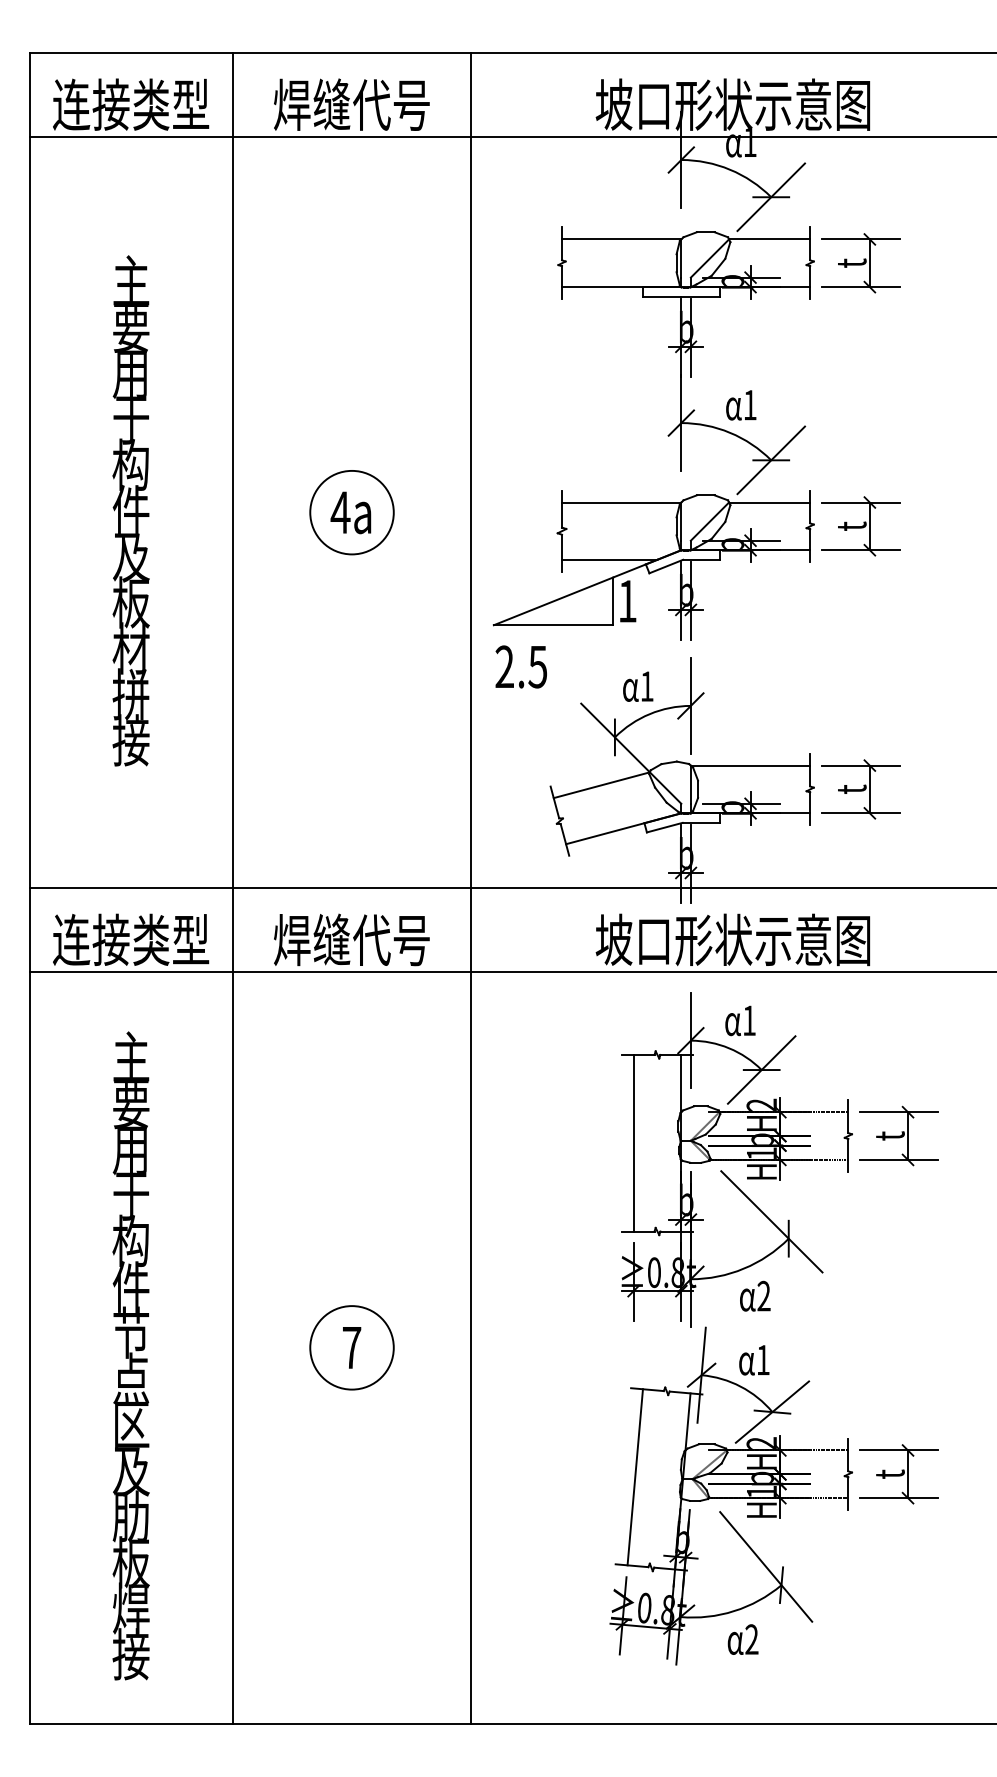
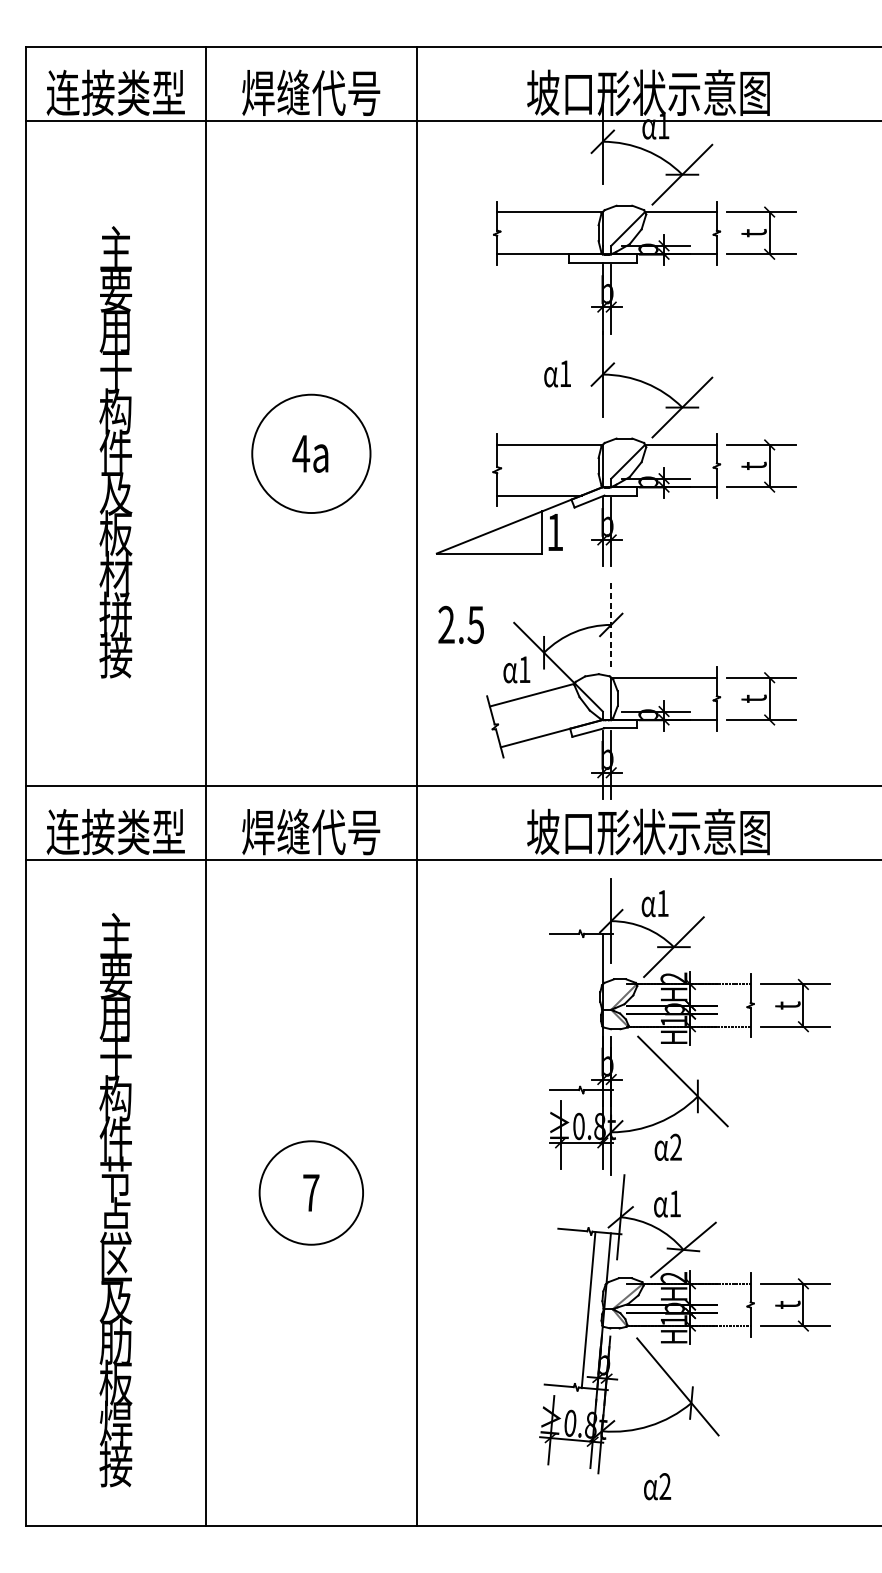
text: (741, 405) -> (557, 374), moved
circle: (351, 512) -> (310, 453), size x1.6
text: (520, 666) -> (460, 624), moved
text: (638, 686) -> (517, 669), moved
line: (690, 705) -> (610, 624), solid -> dashed
line: (633, 1142) -> (560, 1011), removed
circle: (351, 1347) -> (310, 1192), size x1.4
line: (634, 1477) -> (587, 1310), moved
text: (742, 1639) -> (656, 1486), moved

